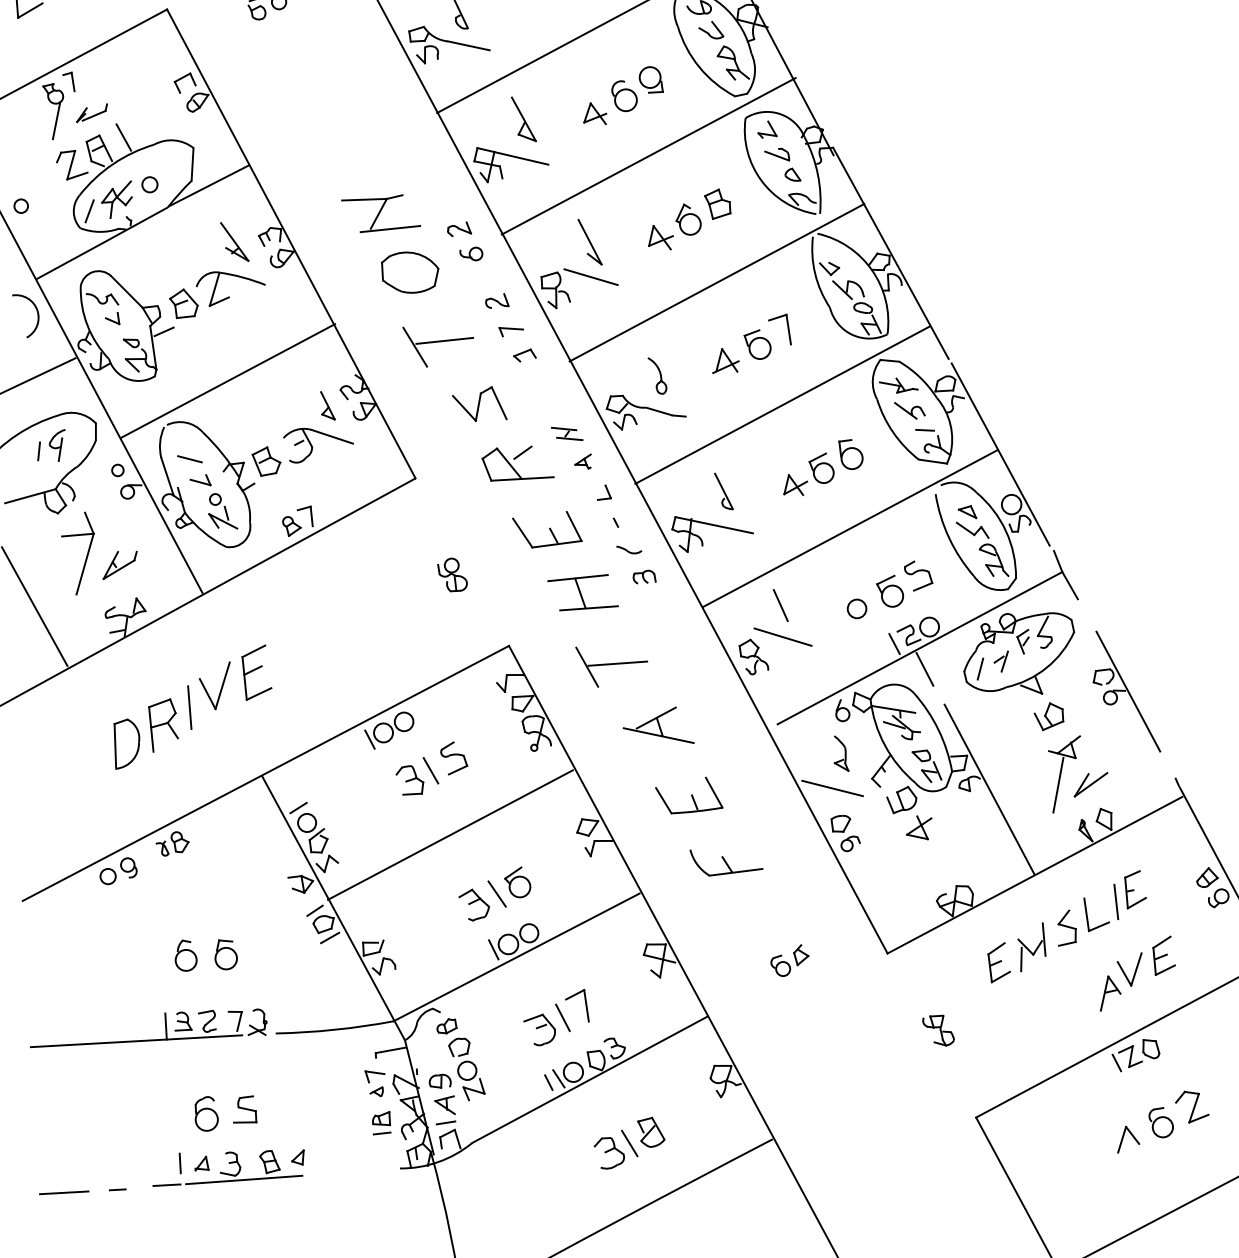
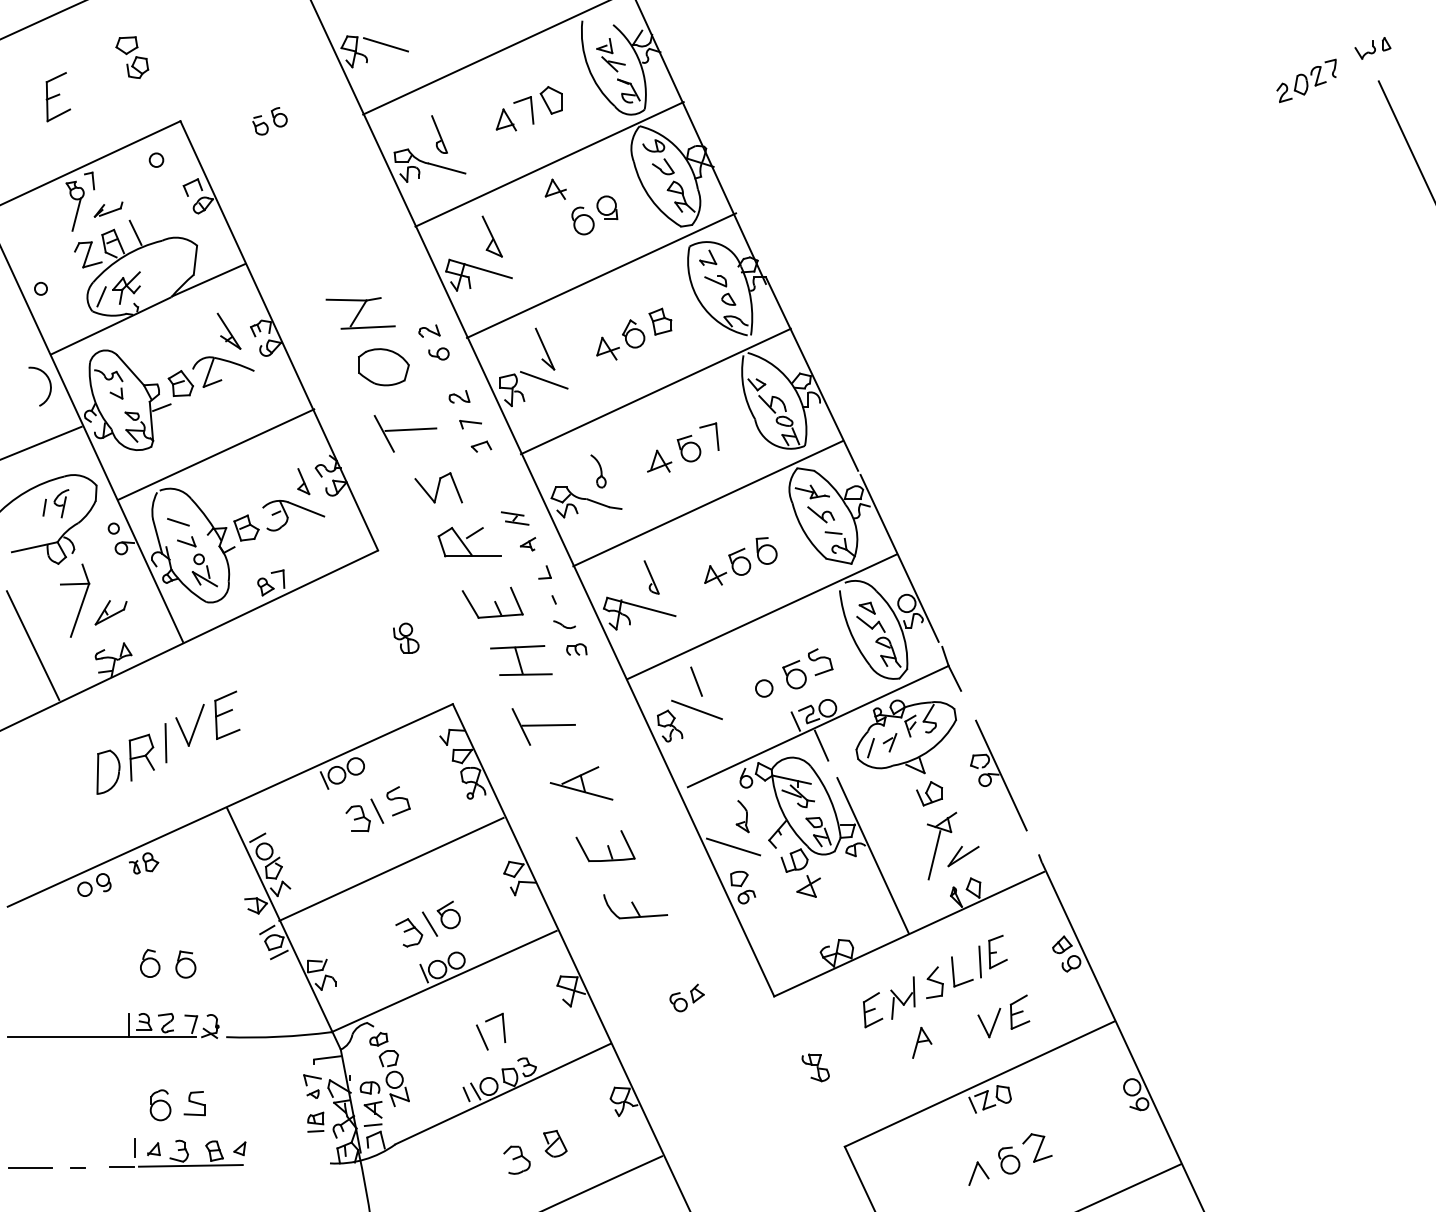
part: (594, 113) -> (555, 188), moved
circle: (149, 183) -> (156, 159), moved
part: (1110, 992) -> (922, 1042), moved
part: (538, 1029) -> (460, 1046), removed
line: (629, 1143) -> (535, 1152), removed

